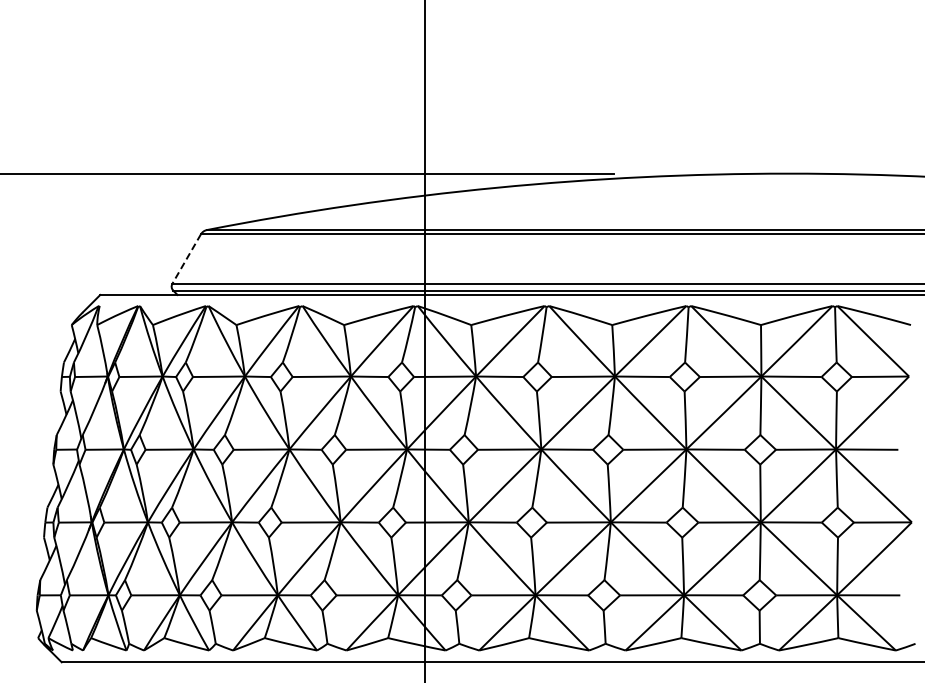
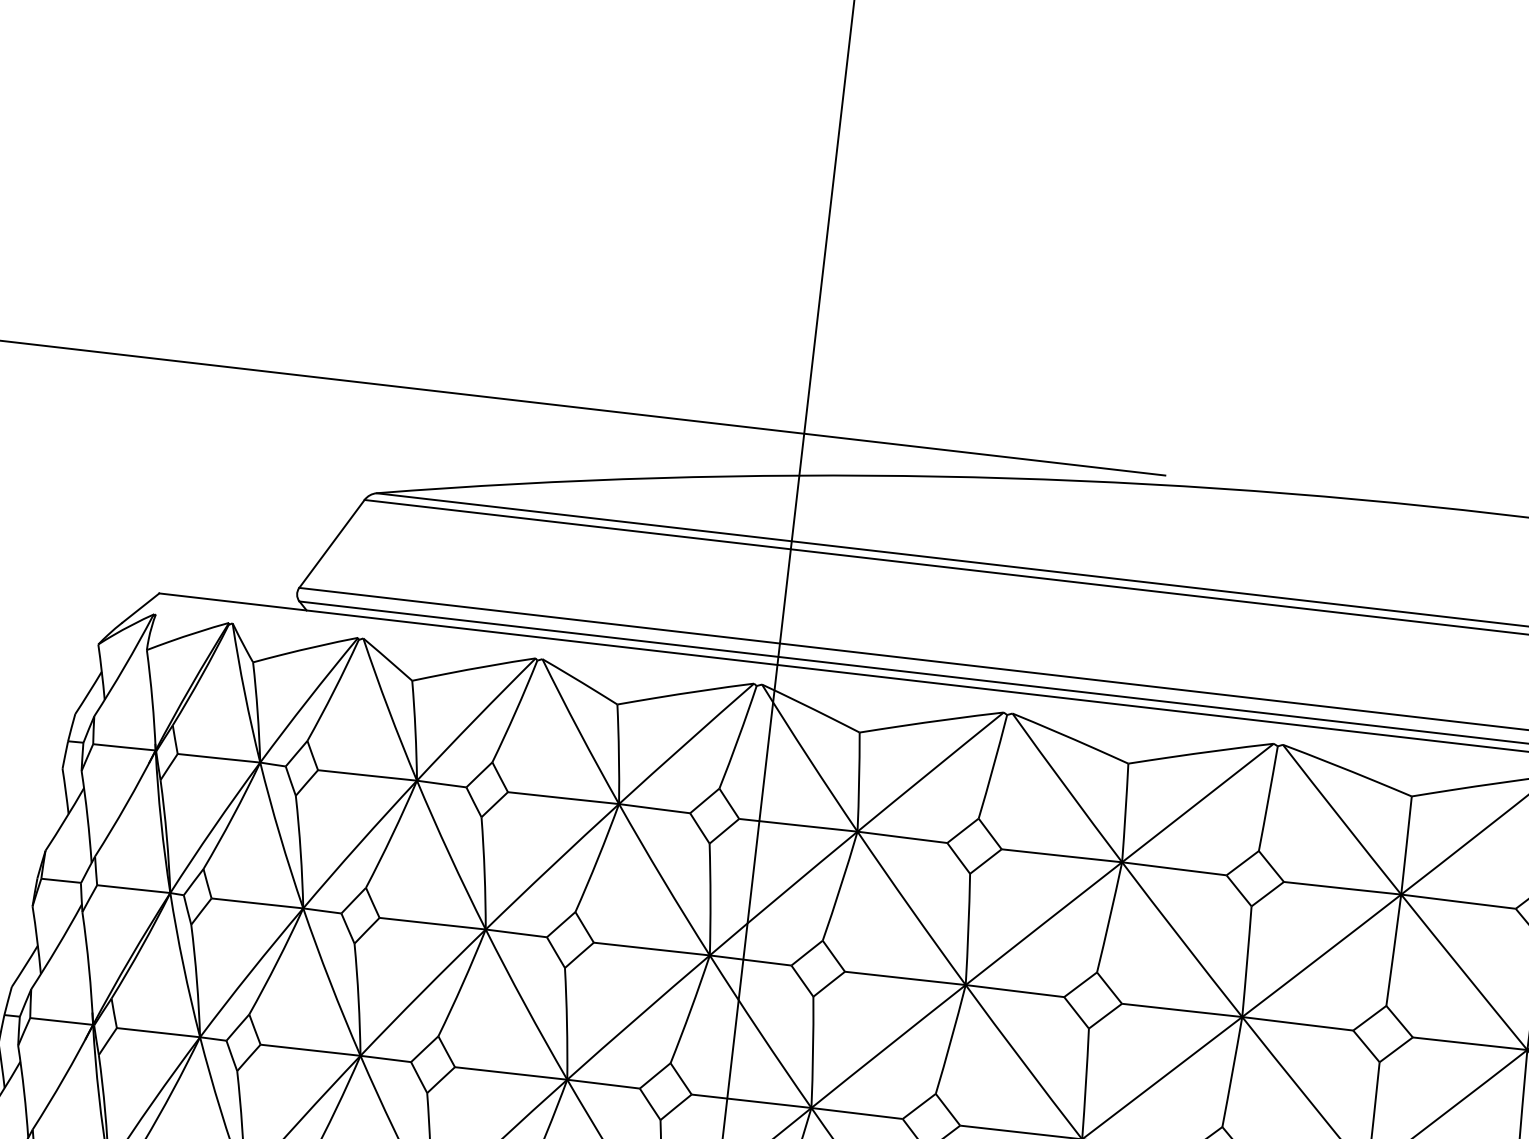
line: (186, 259) -> (331, 544), dashed -> solid

